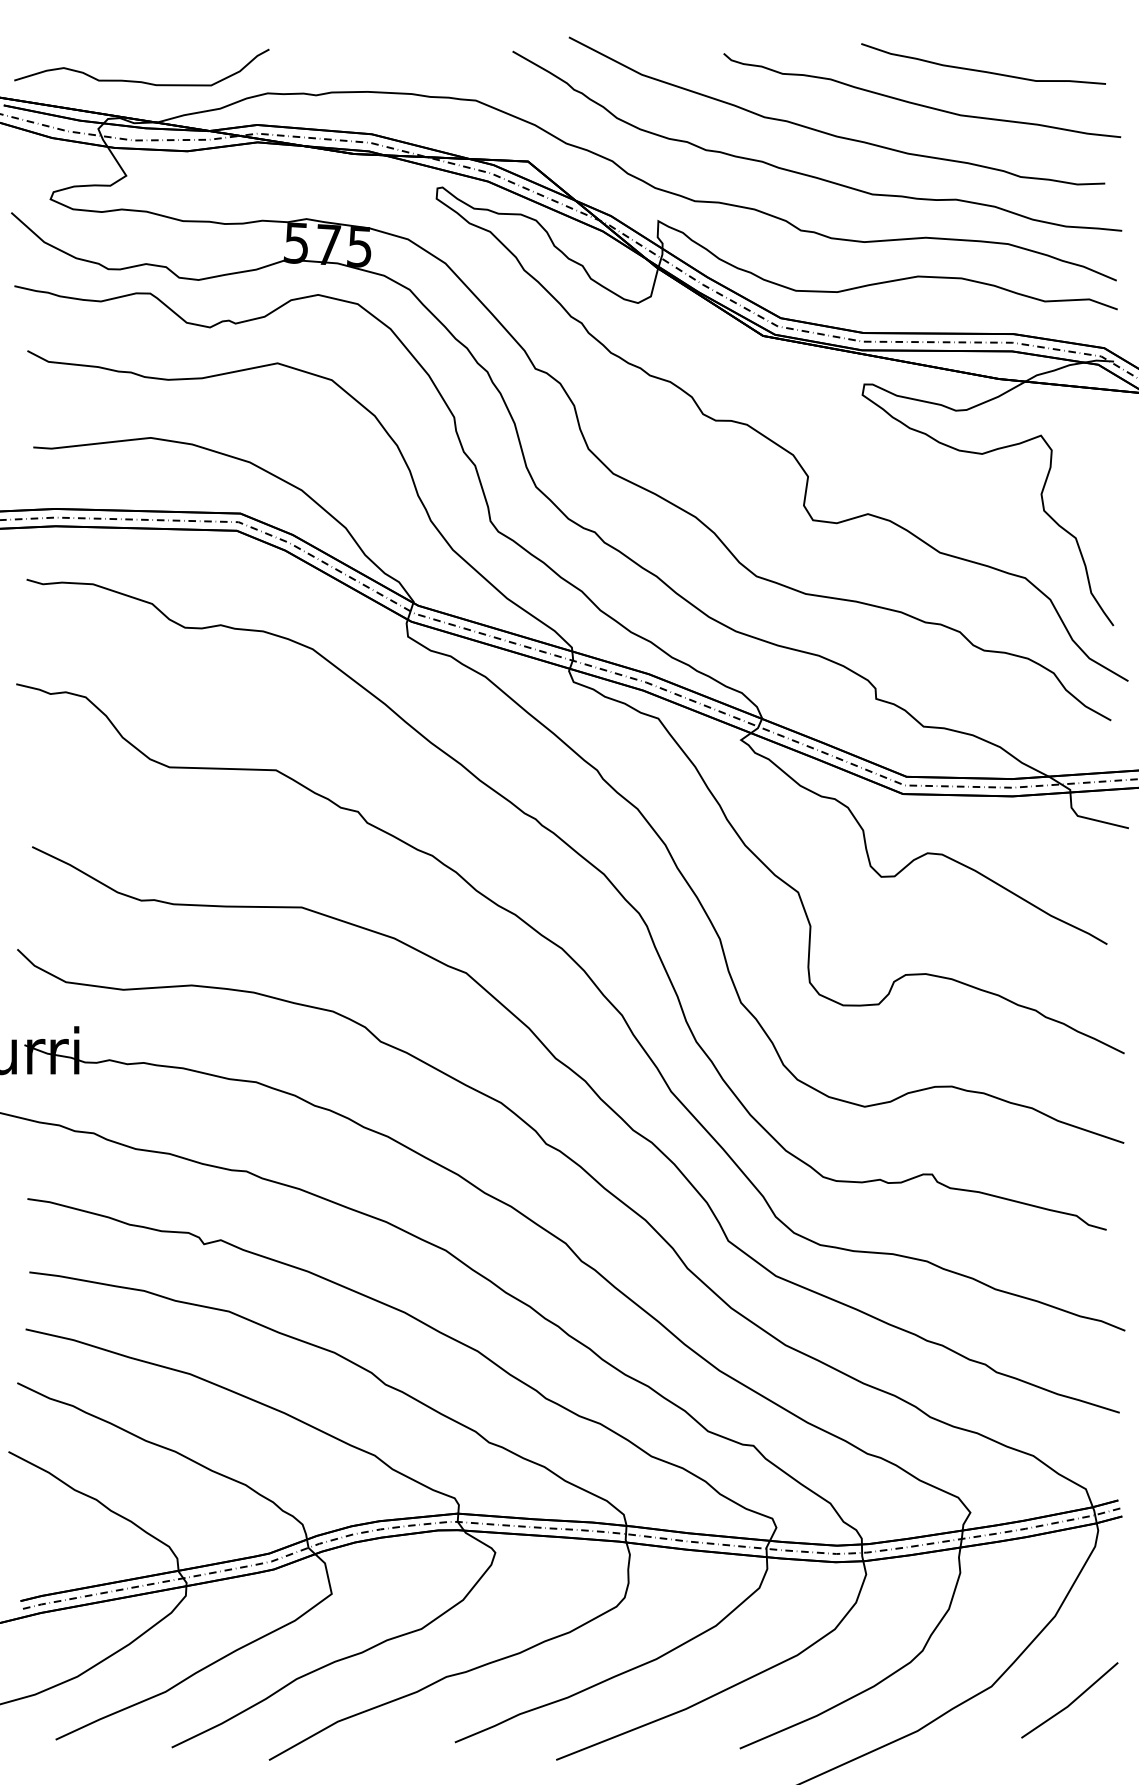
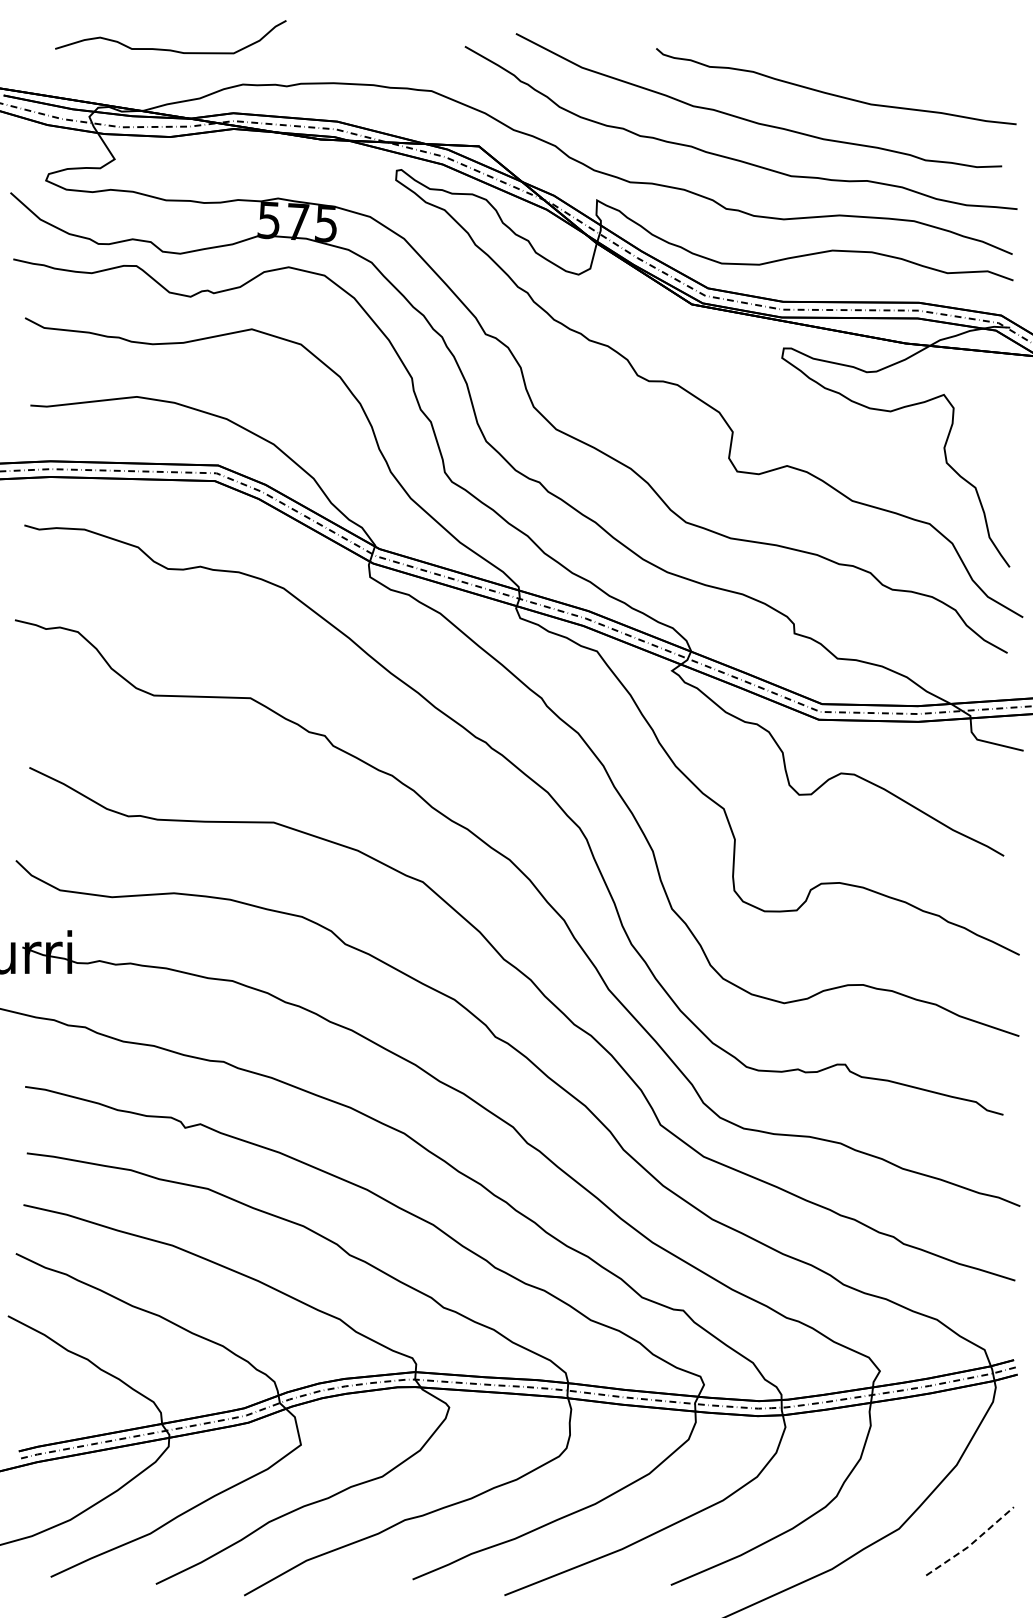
curve: (983, 70) -> (891, 63), removed
curve: (141, 81) -> (170, 49), moved
line: (1071, 1702) -> (971, 1543), solid -> dashed

